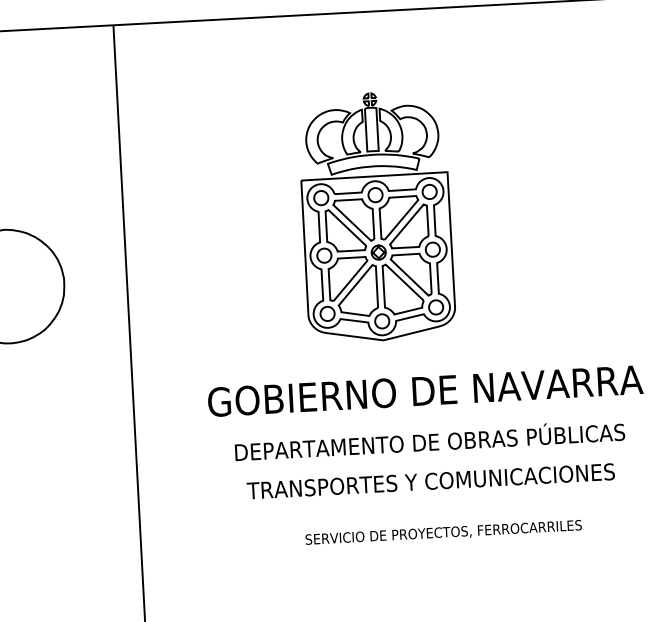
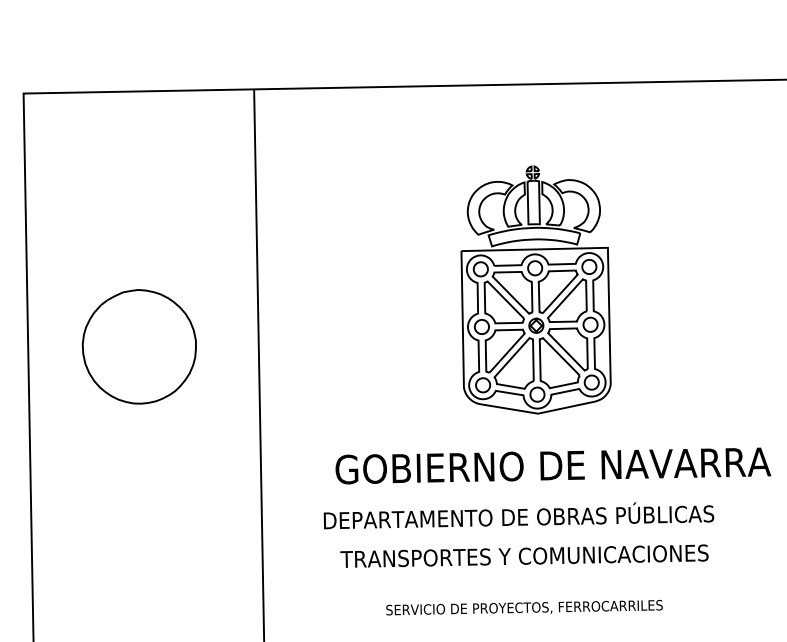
part: (376, 216) -> (535, 289), moved
text: (429, 440) -> (518, 515), moved
text: (430, 480) -> (524, 555), moved
text: (443, 532) -> (524, 607), moved

